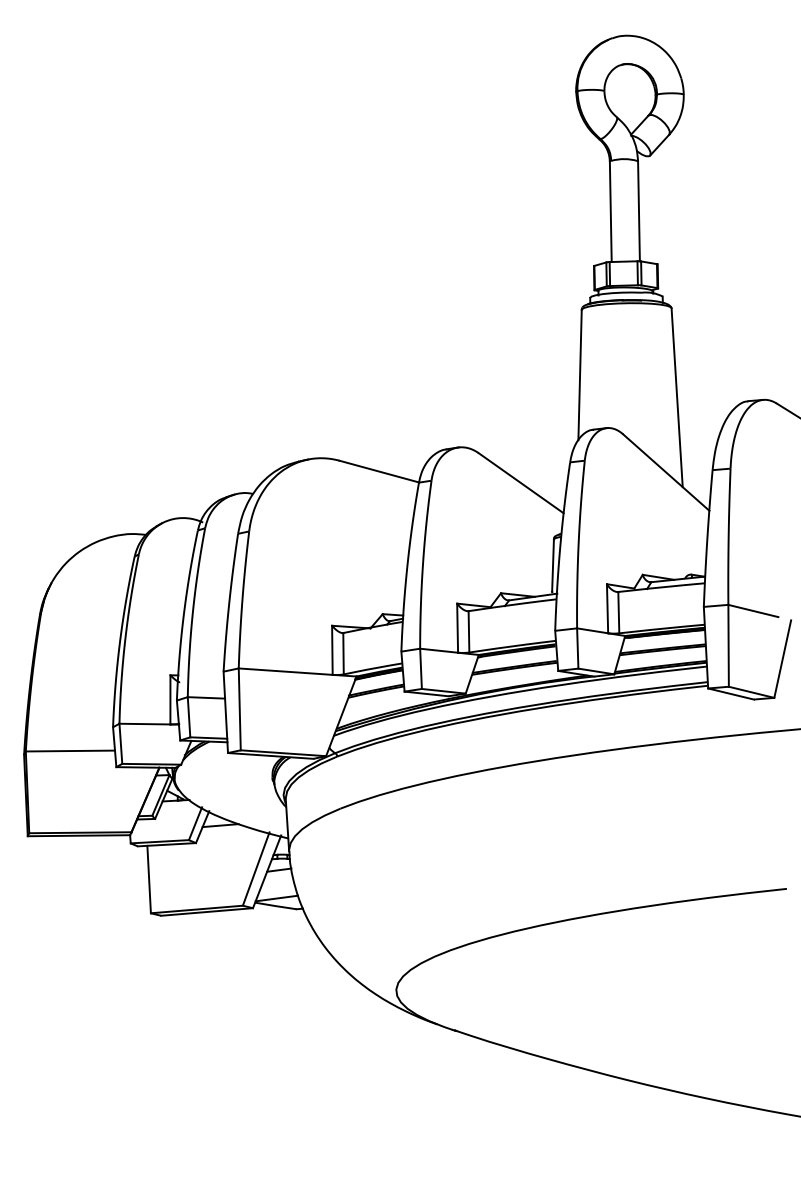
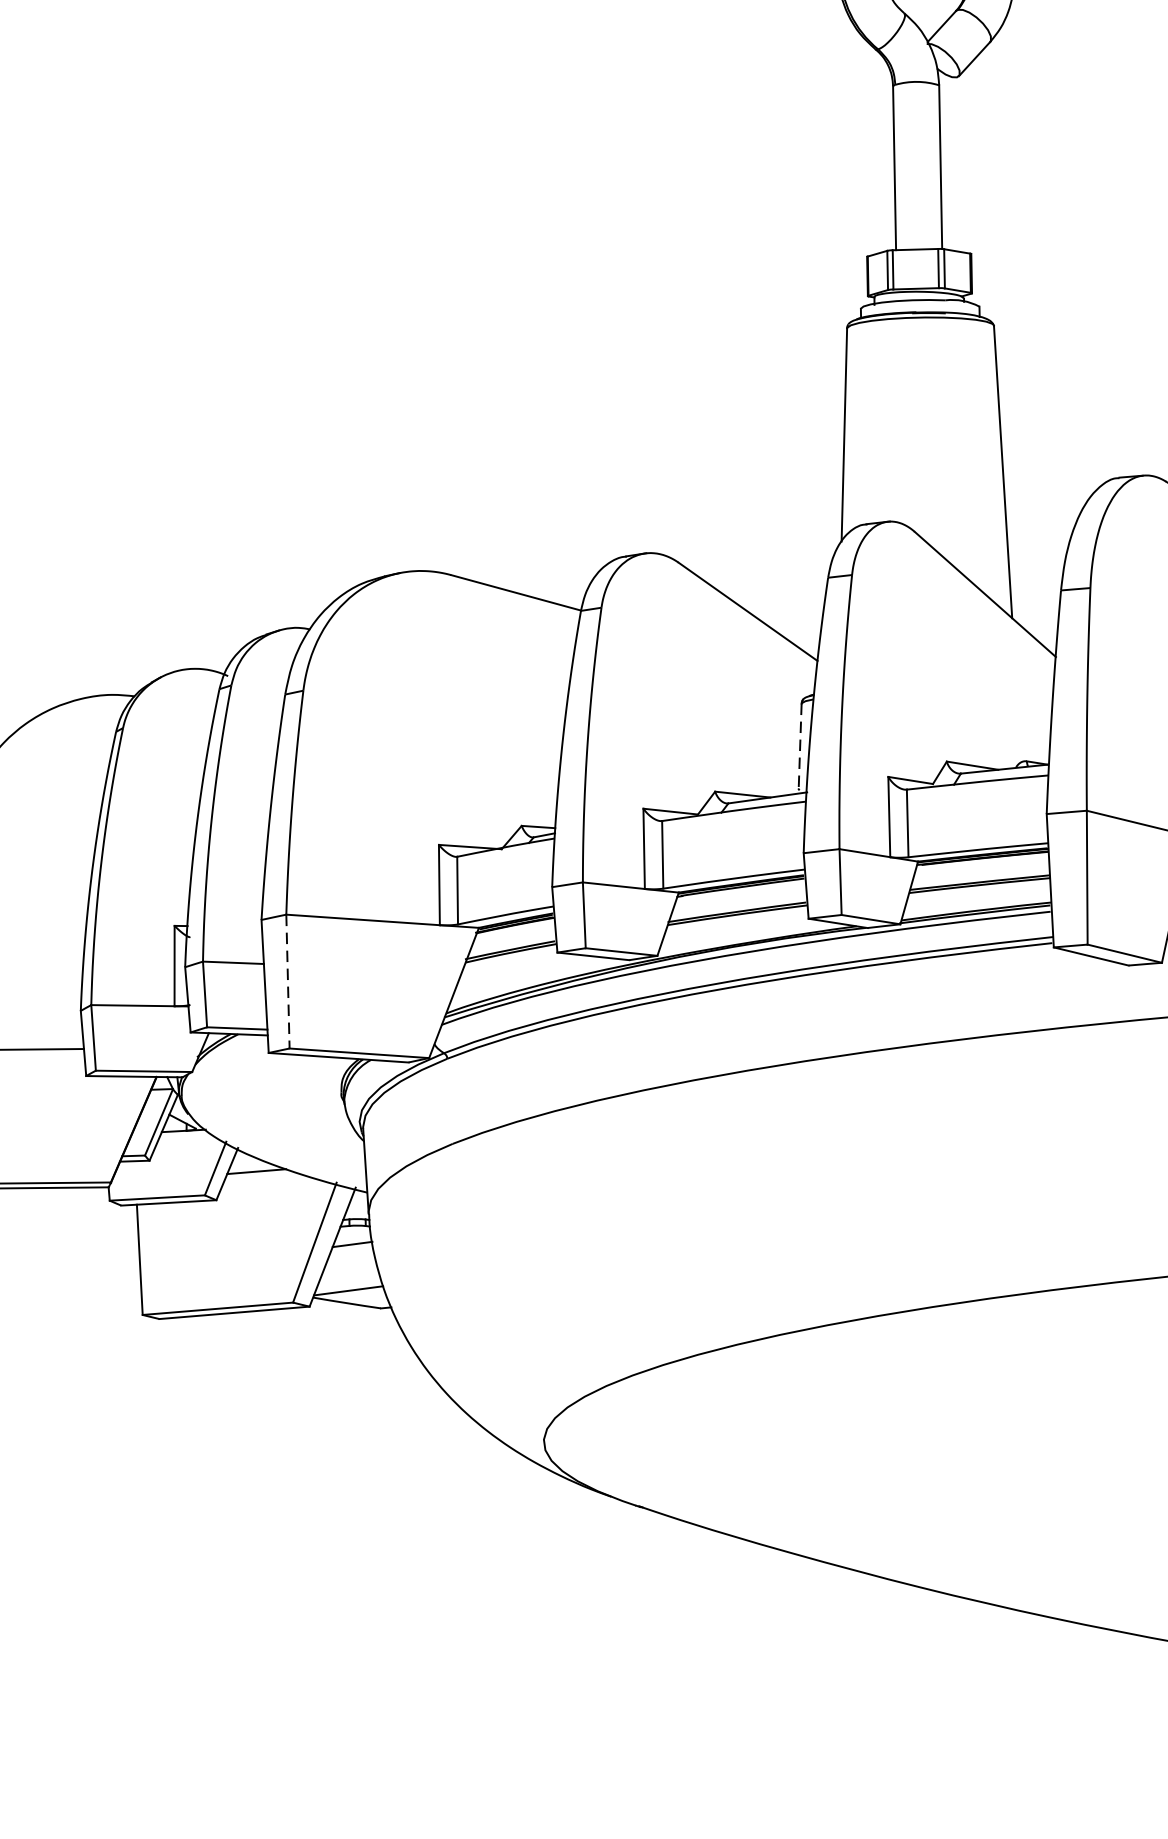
line: (553, 566) -> (800, 747), solid -> dashed
line: (239, 709) -> (287, 981), solid -> dashed

